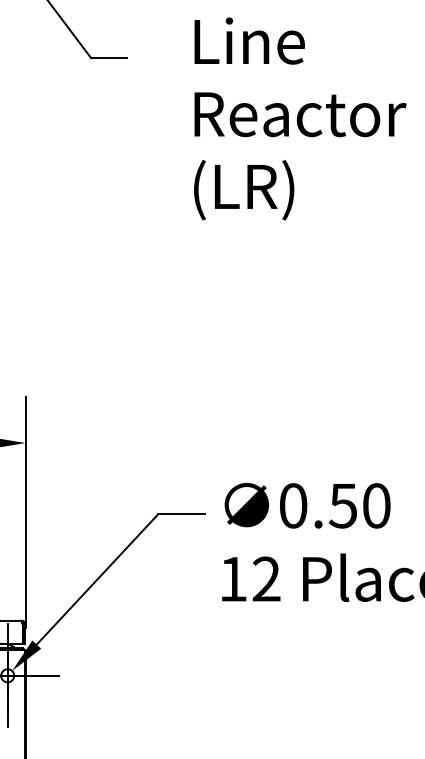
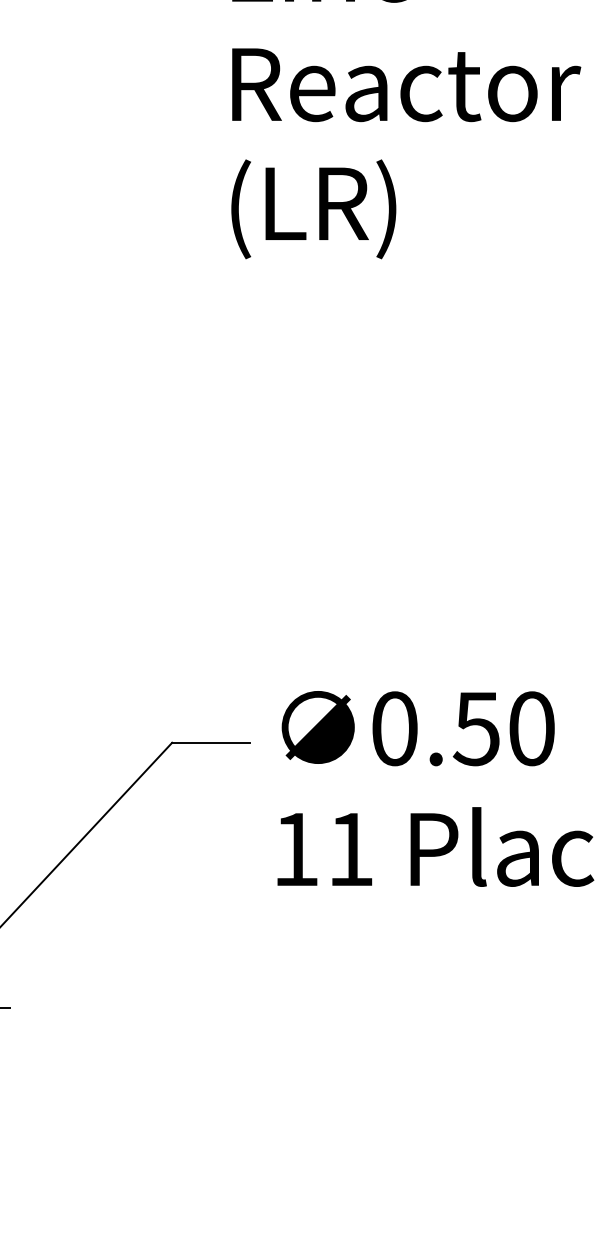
text: (266, 578) -> (350, 848), 12 -> 11

